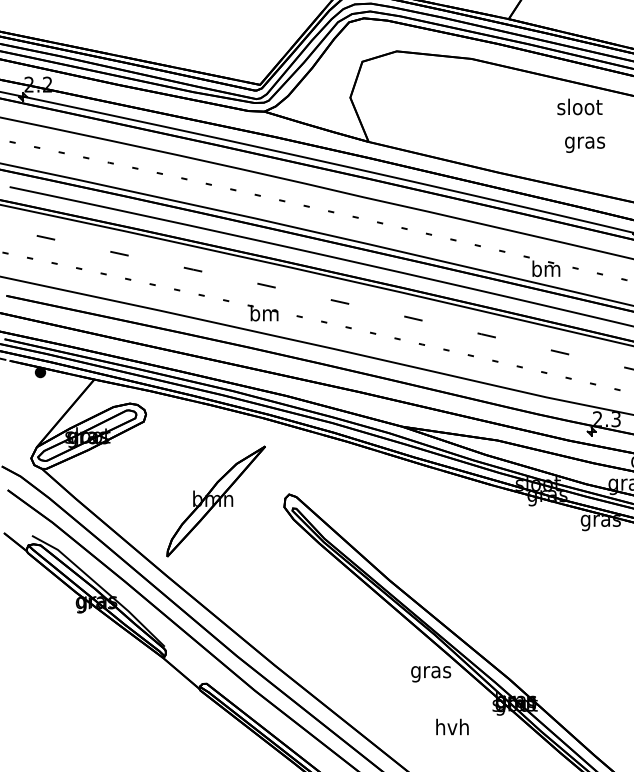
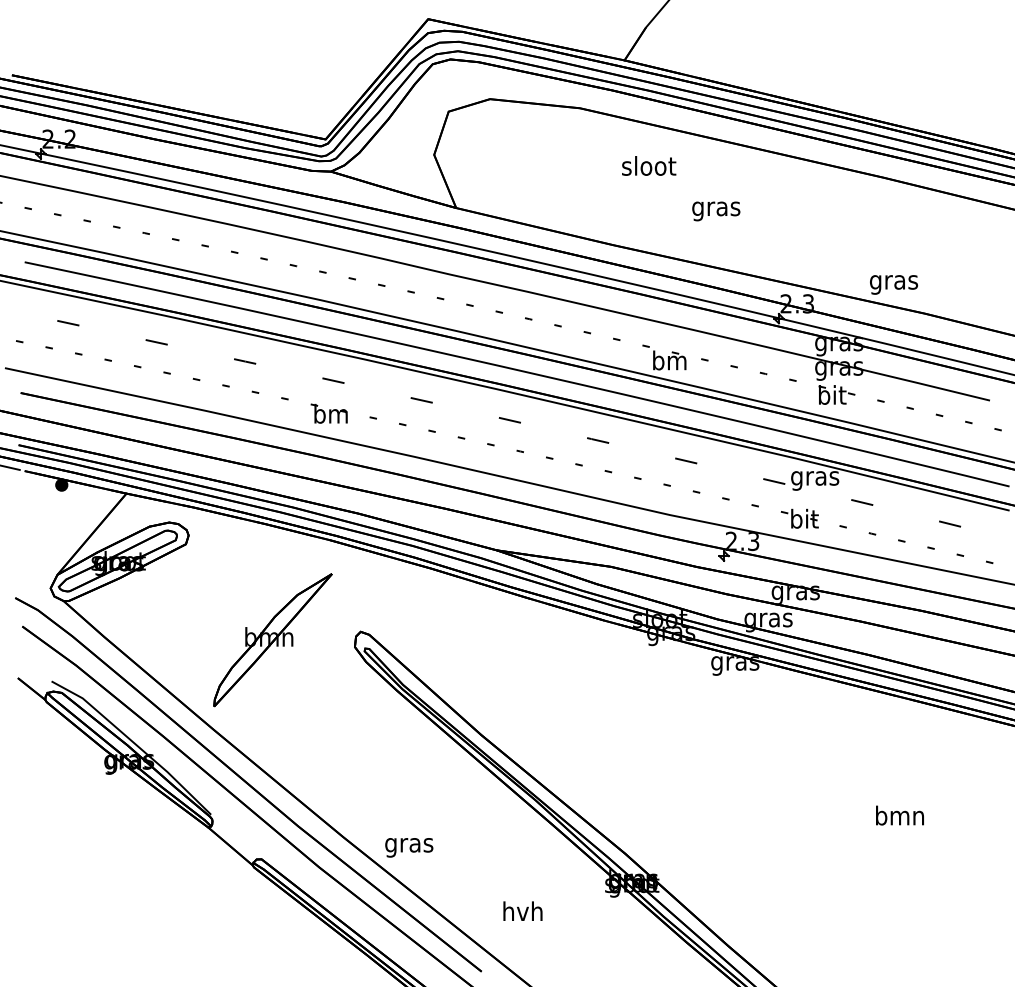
text: (580, 106) -> (649, 165), moved
text: (431, 673) -> (409, 847), moved
text: (452, 726) -> (522, 910), moved

